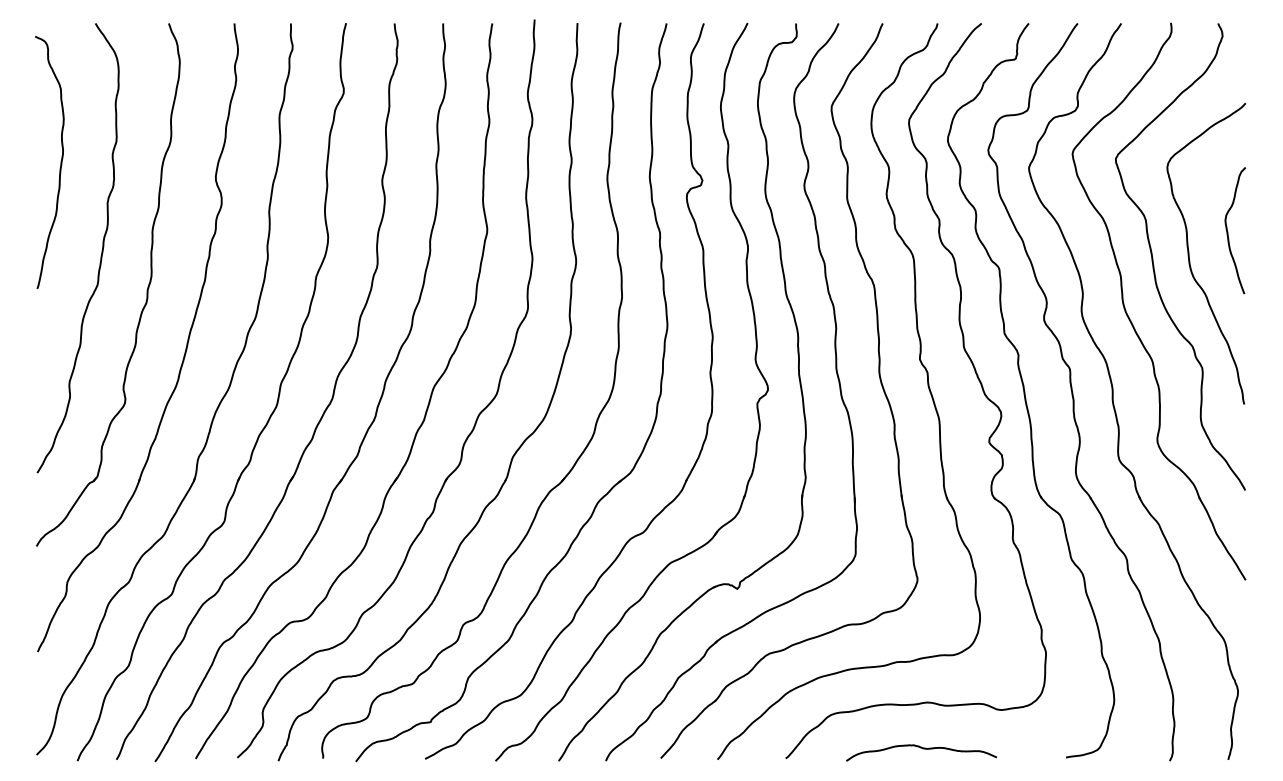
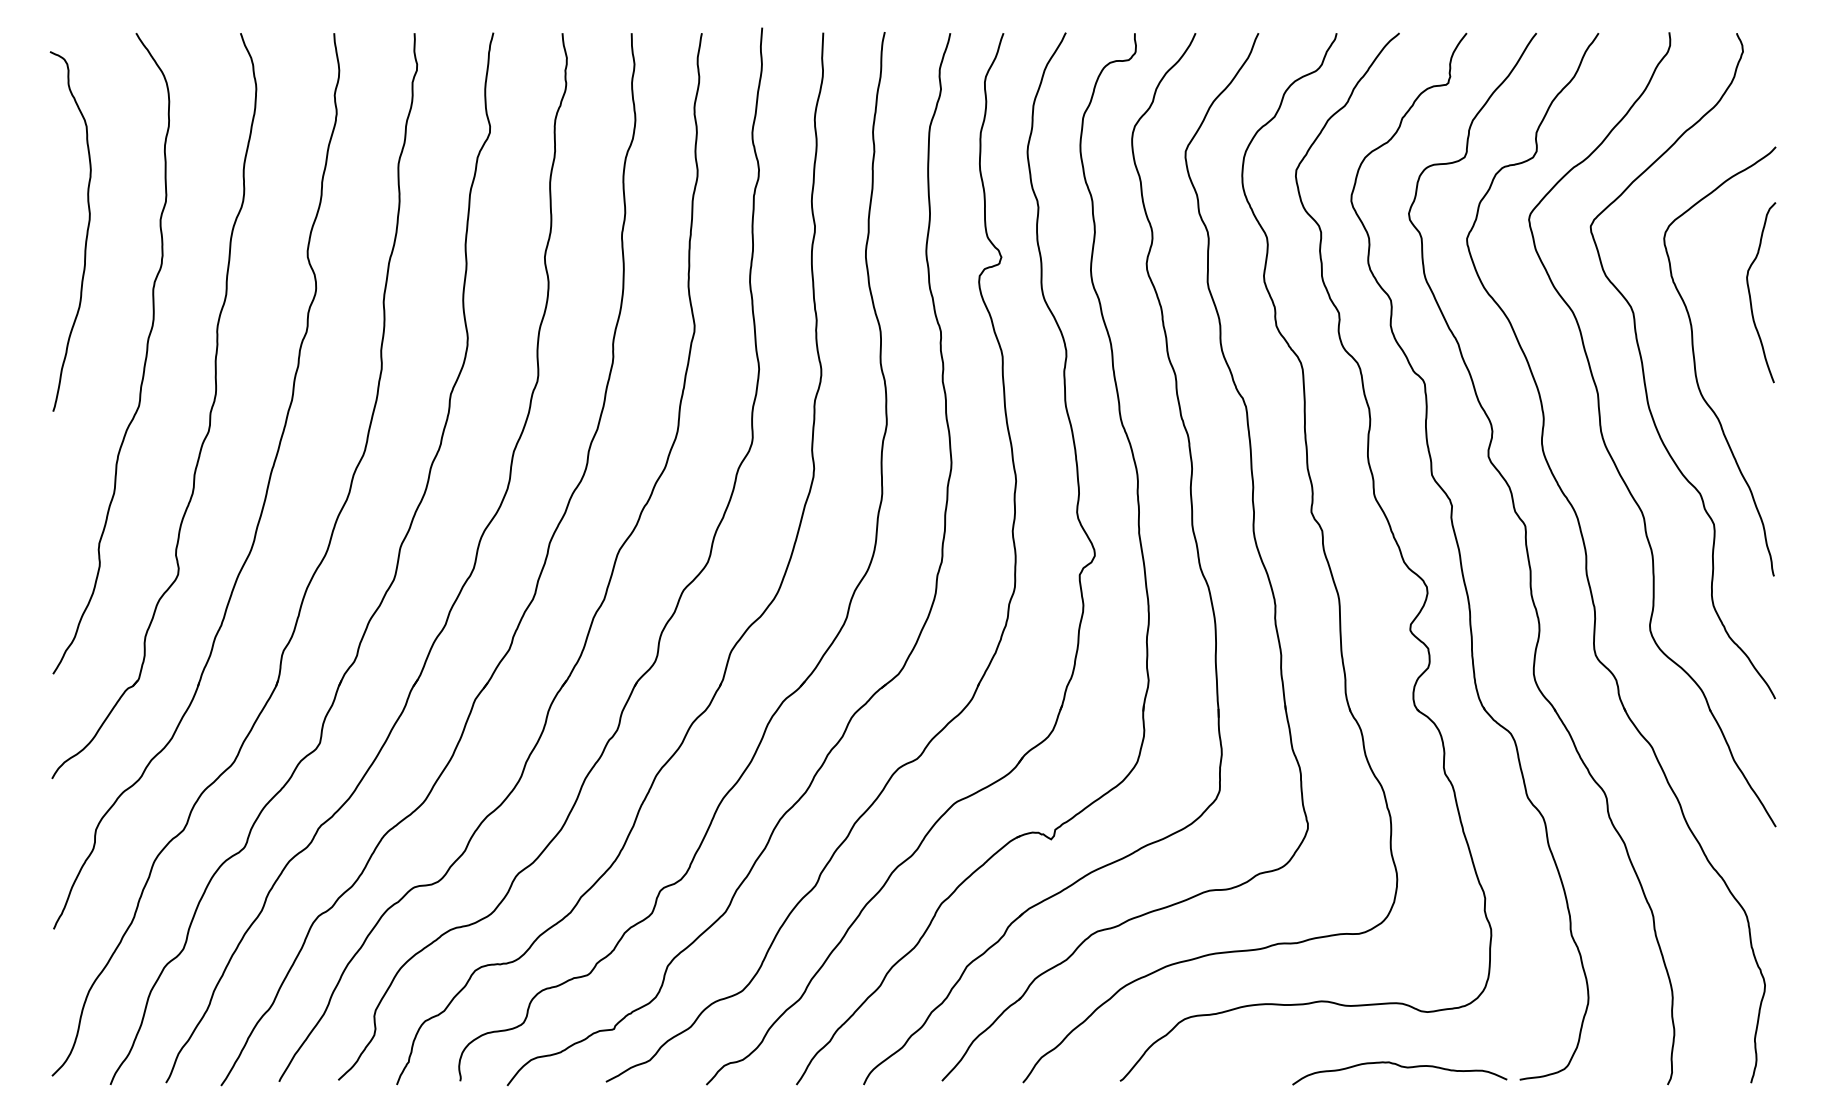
curve: (1227, 230) -> (1750, 292), moved
curve: (922, 748) -> (1400, 1067), moved

